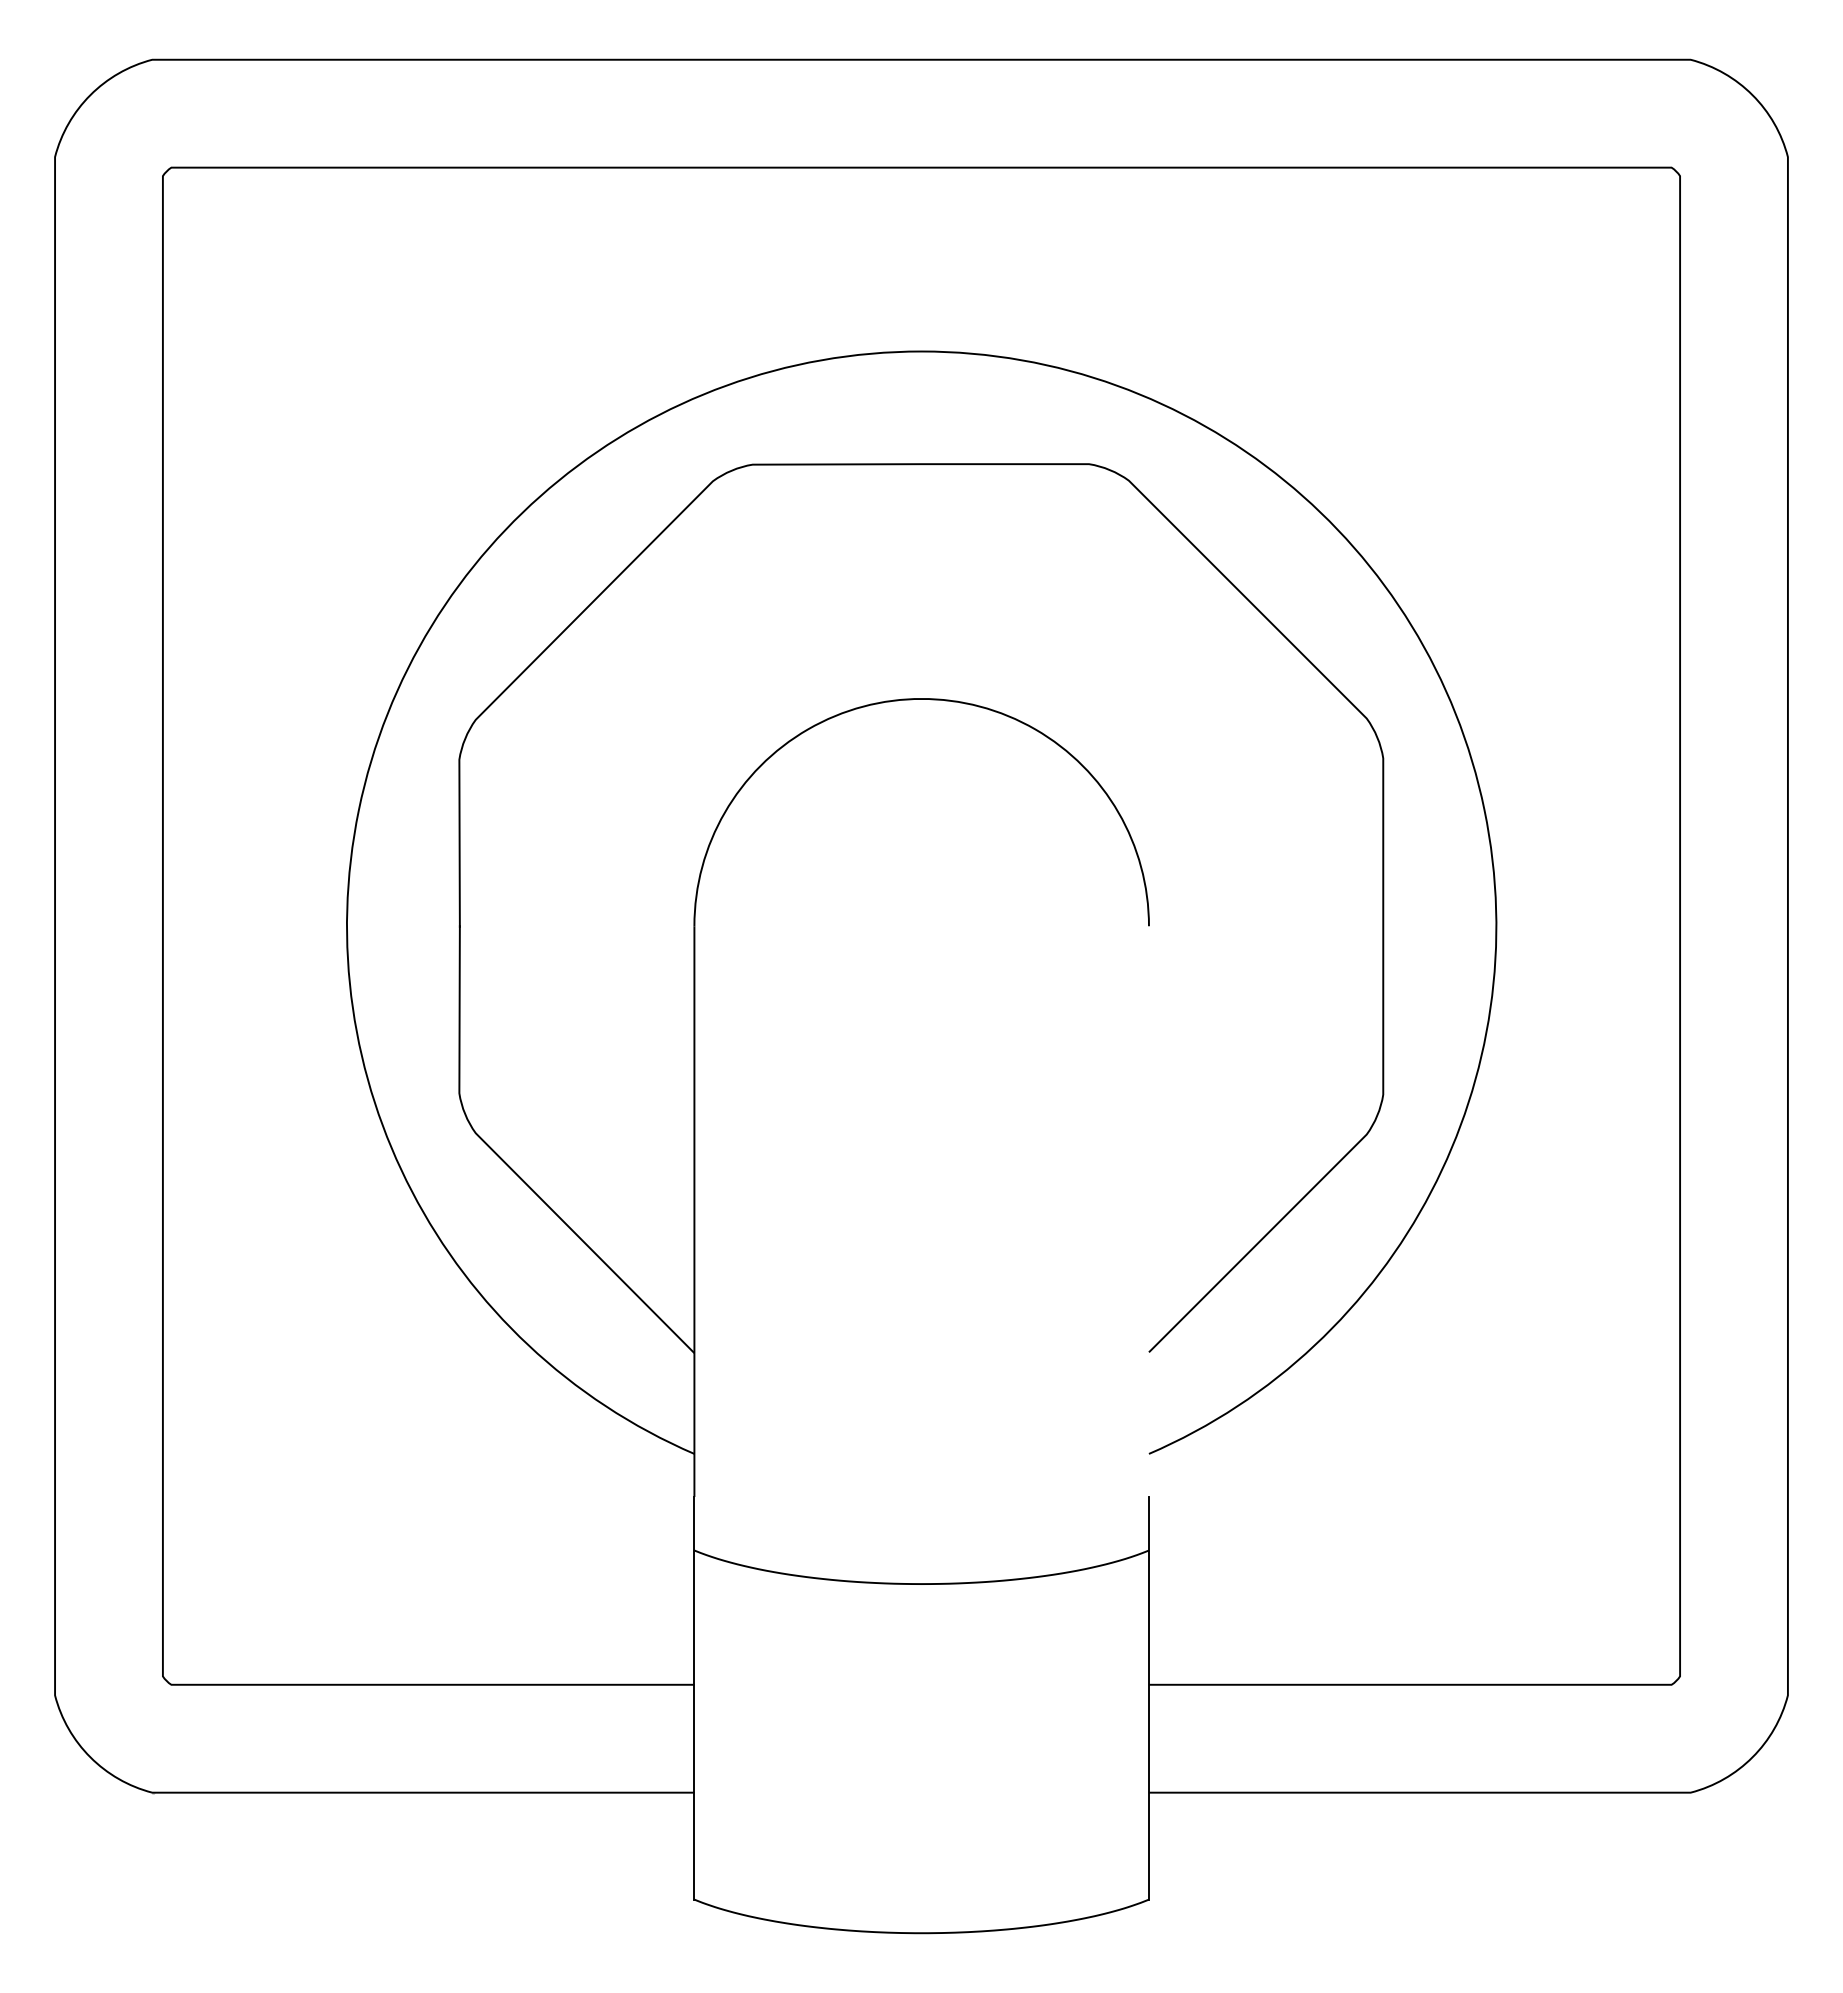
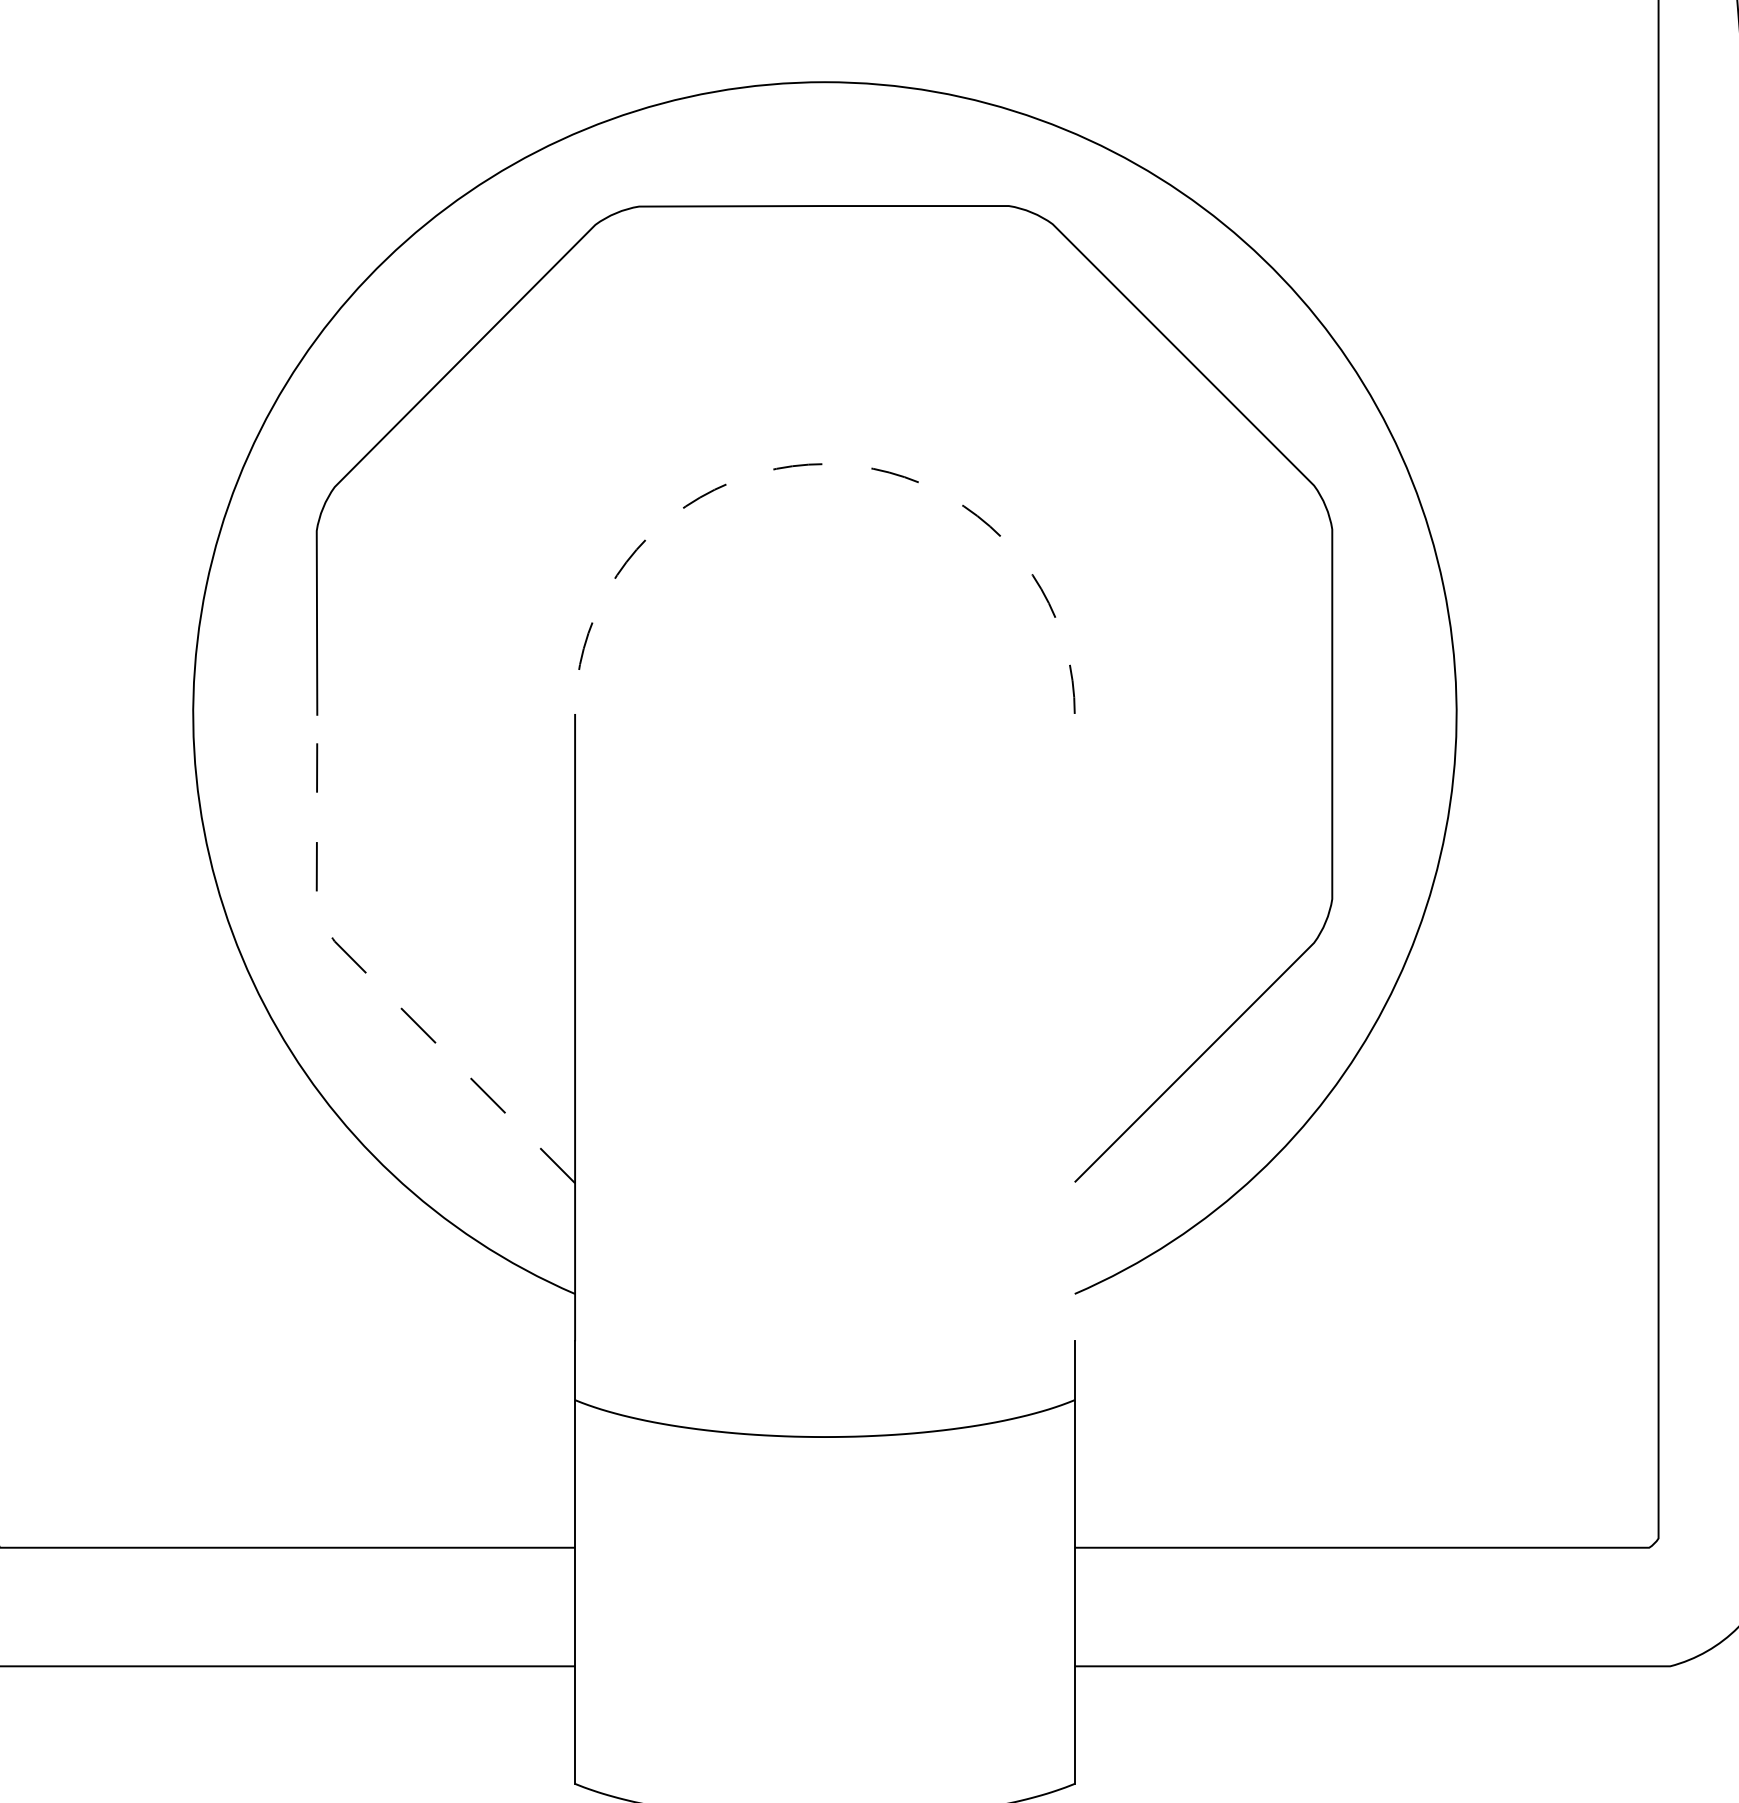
line: (921, 698) -> (824, 463), solid -> dashed
line: (505, 1162) -> (367, 973), solid -> dashed

